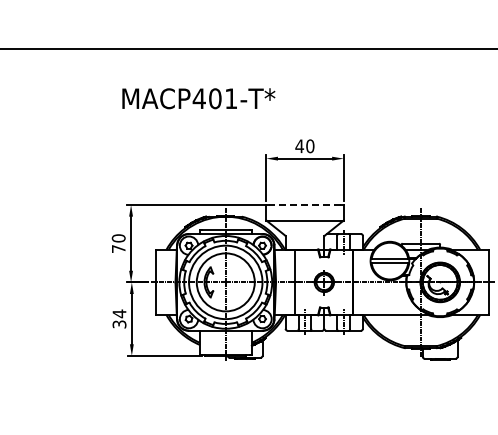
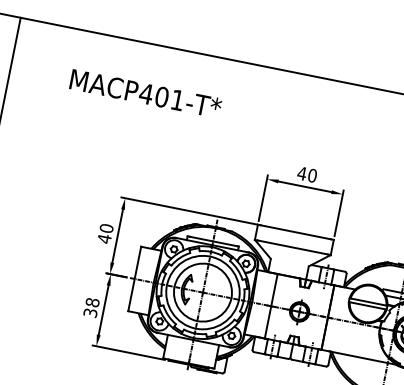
text: (198, 98) -> (145, 93), moved
line: (305, 205) -> (296, 232), dashed -> solid
text: (118, 248) -> (104, 238), 70 -> 40
text: (119, 313) -> (92, 302), 34 -> 38

